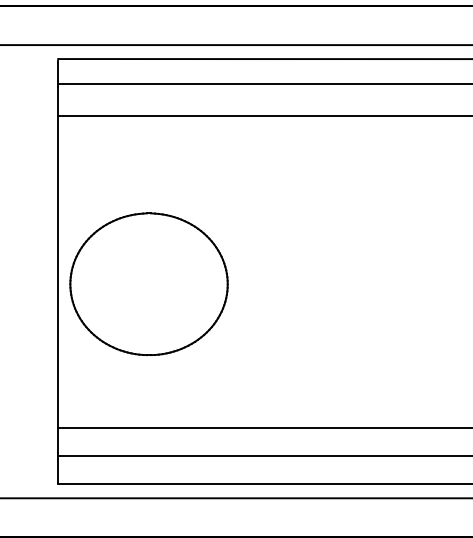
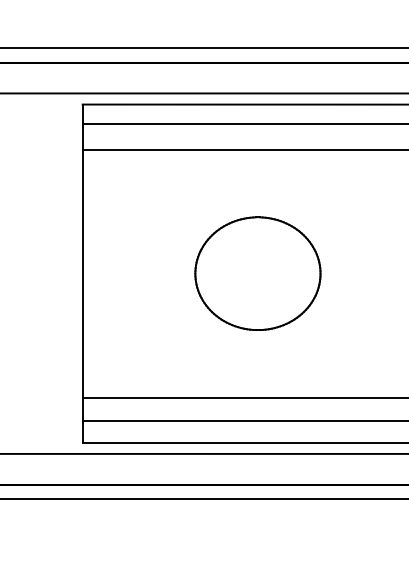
part: (148, 284) -> (257, 273), moved

